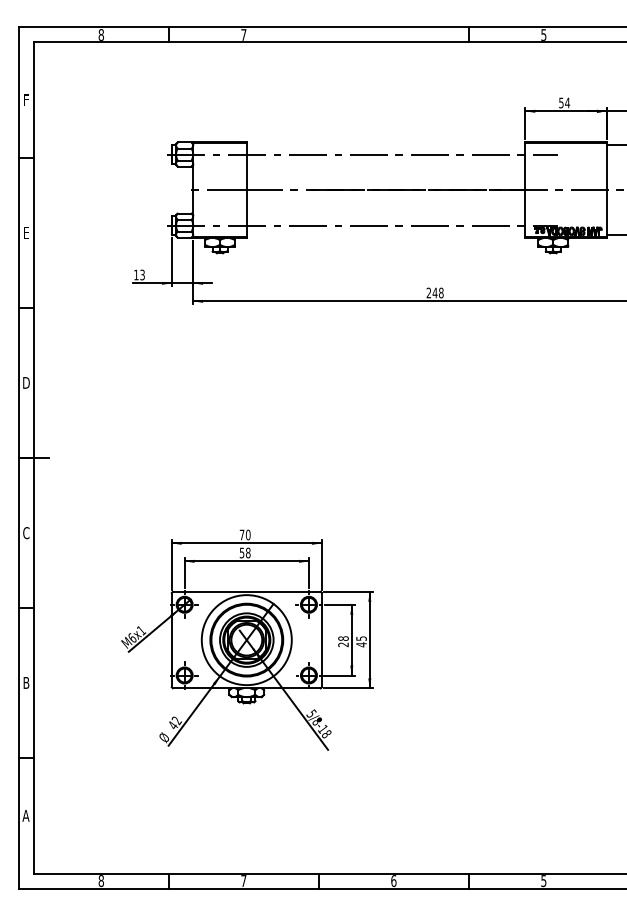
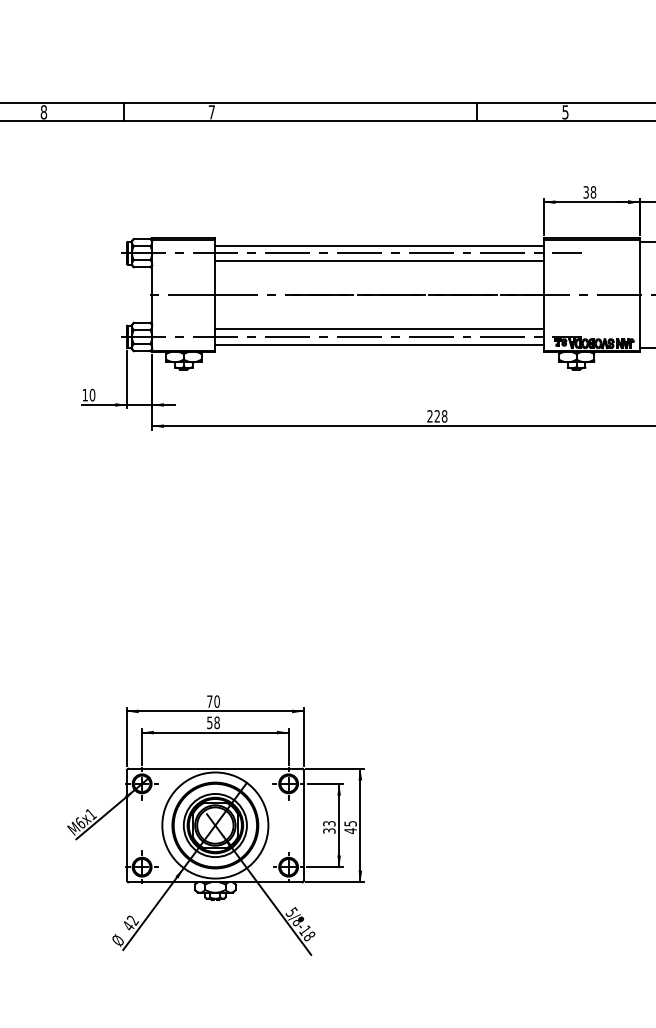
text: (564, 102) -> (589, 191), 54 -> 38
line: (385, 148) -> (378, 246), added
line: (385, 160) -> (378, 260), added
line: (385, 219) -> (378, 329), added
line: (385, 232) -> (378, 345), added
text: (142, 274) -> (92, 394), 13 -> 10
text: (434, 292) -> (436, 415), 248 -> 228
text: (343, 641) -> (329, 827), 28 -> 33

